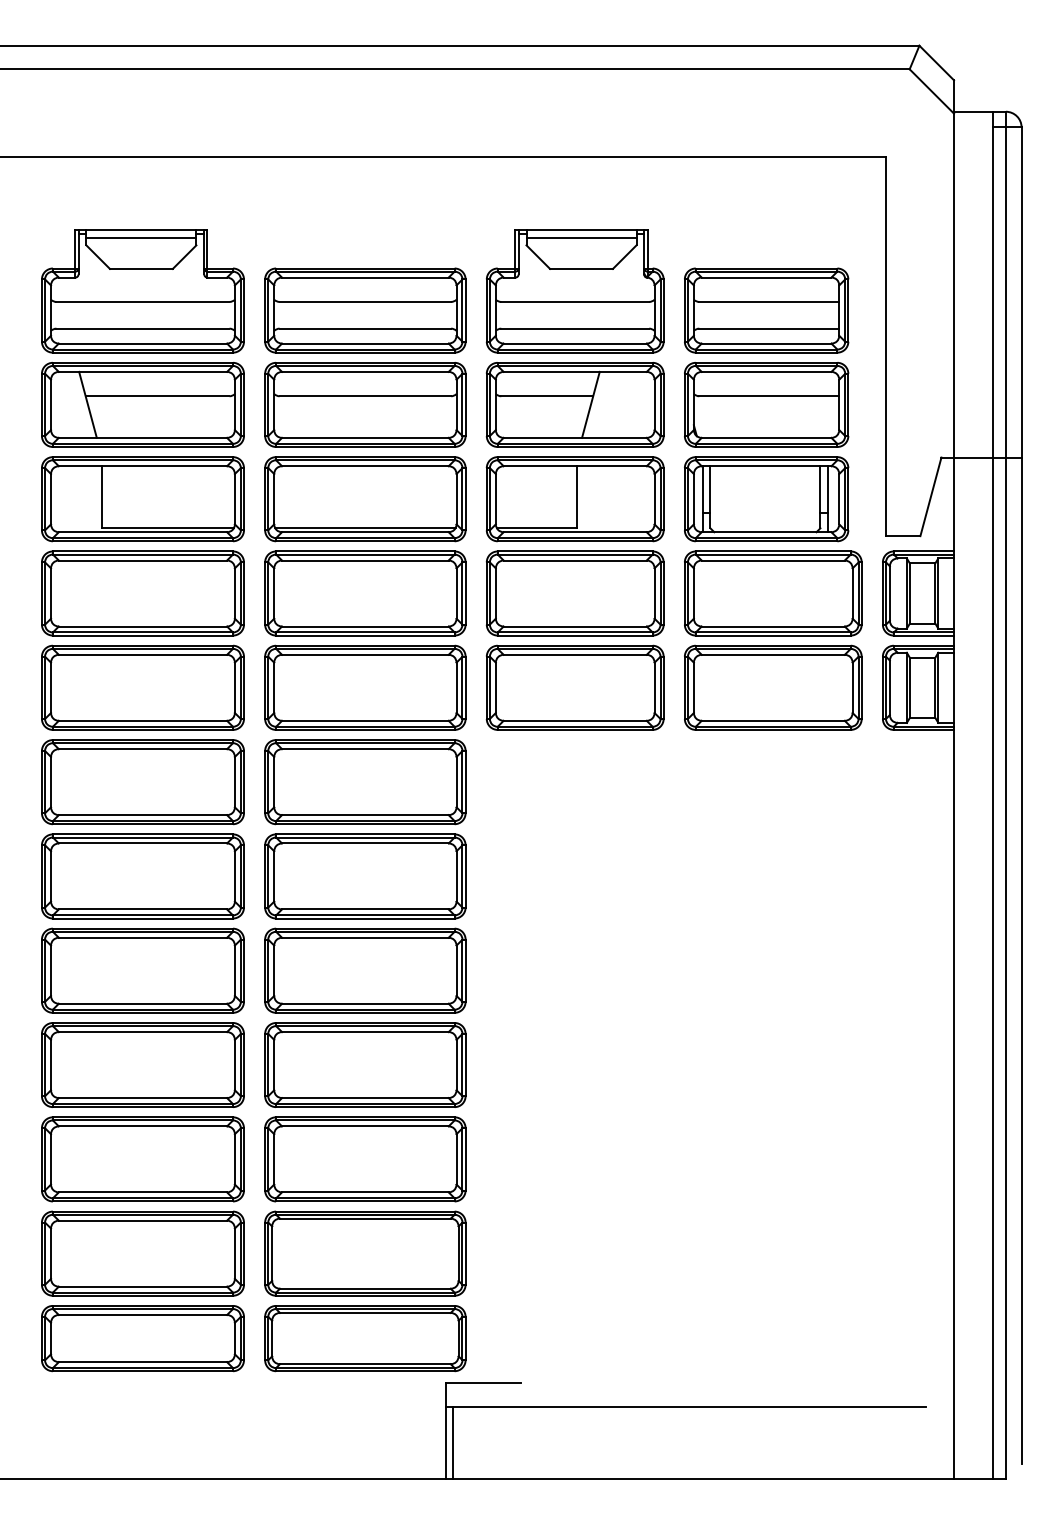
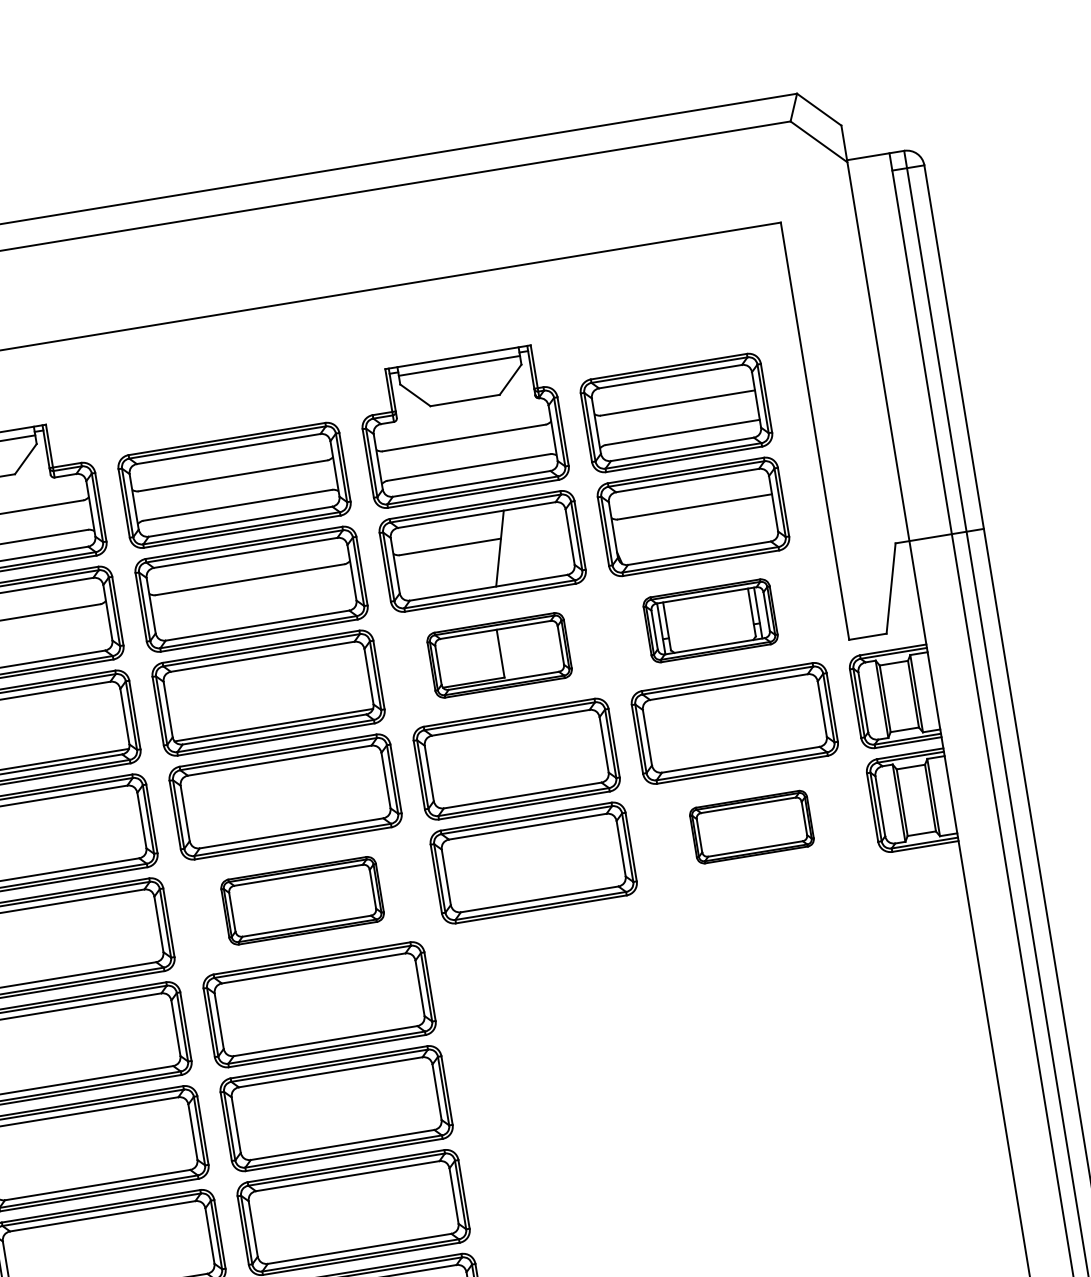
part: (574, 499) -> (498, 655), size x0.7
part: (766, 499) -> (710, 621), size x0.7
part: (365, 687) -> (302, 900), size x0.7
part: (773, 687) -> (752, 826), size x0.6

